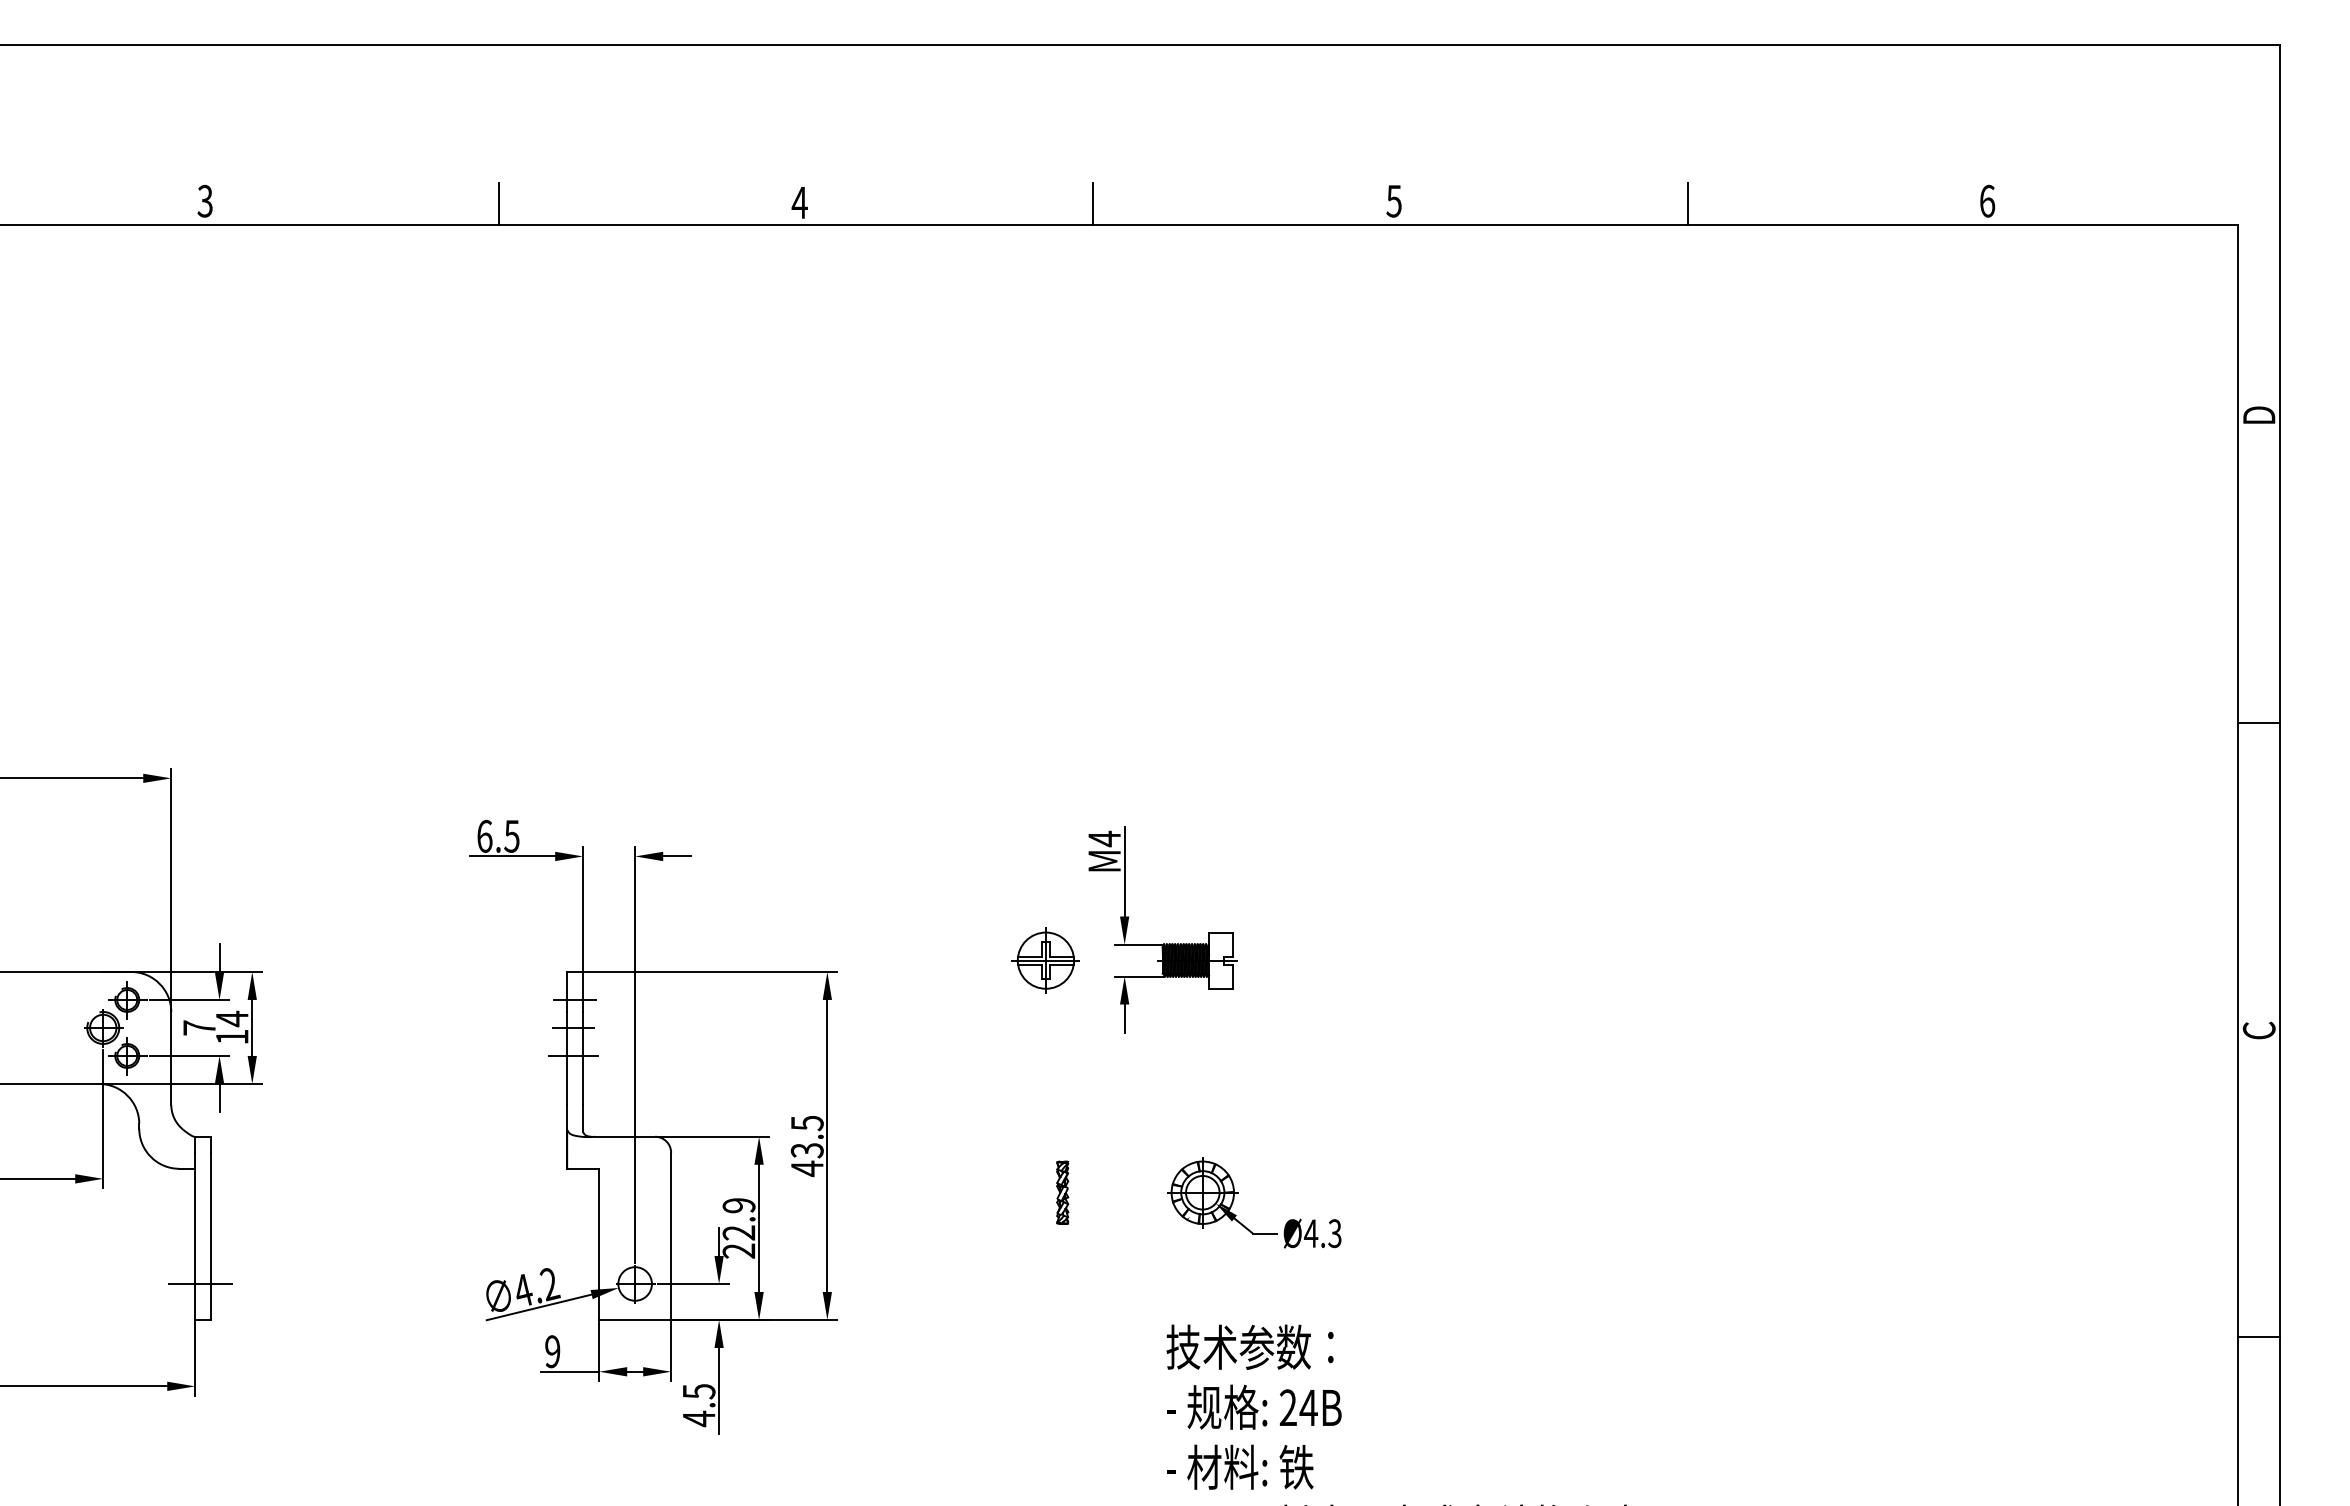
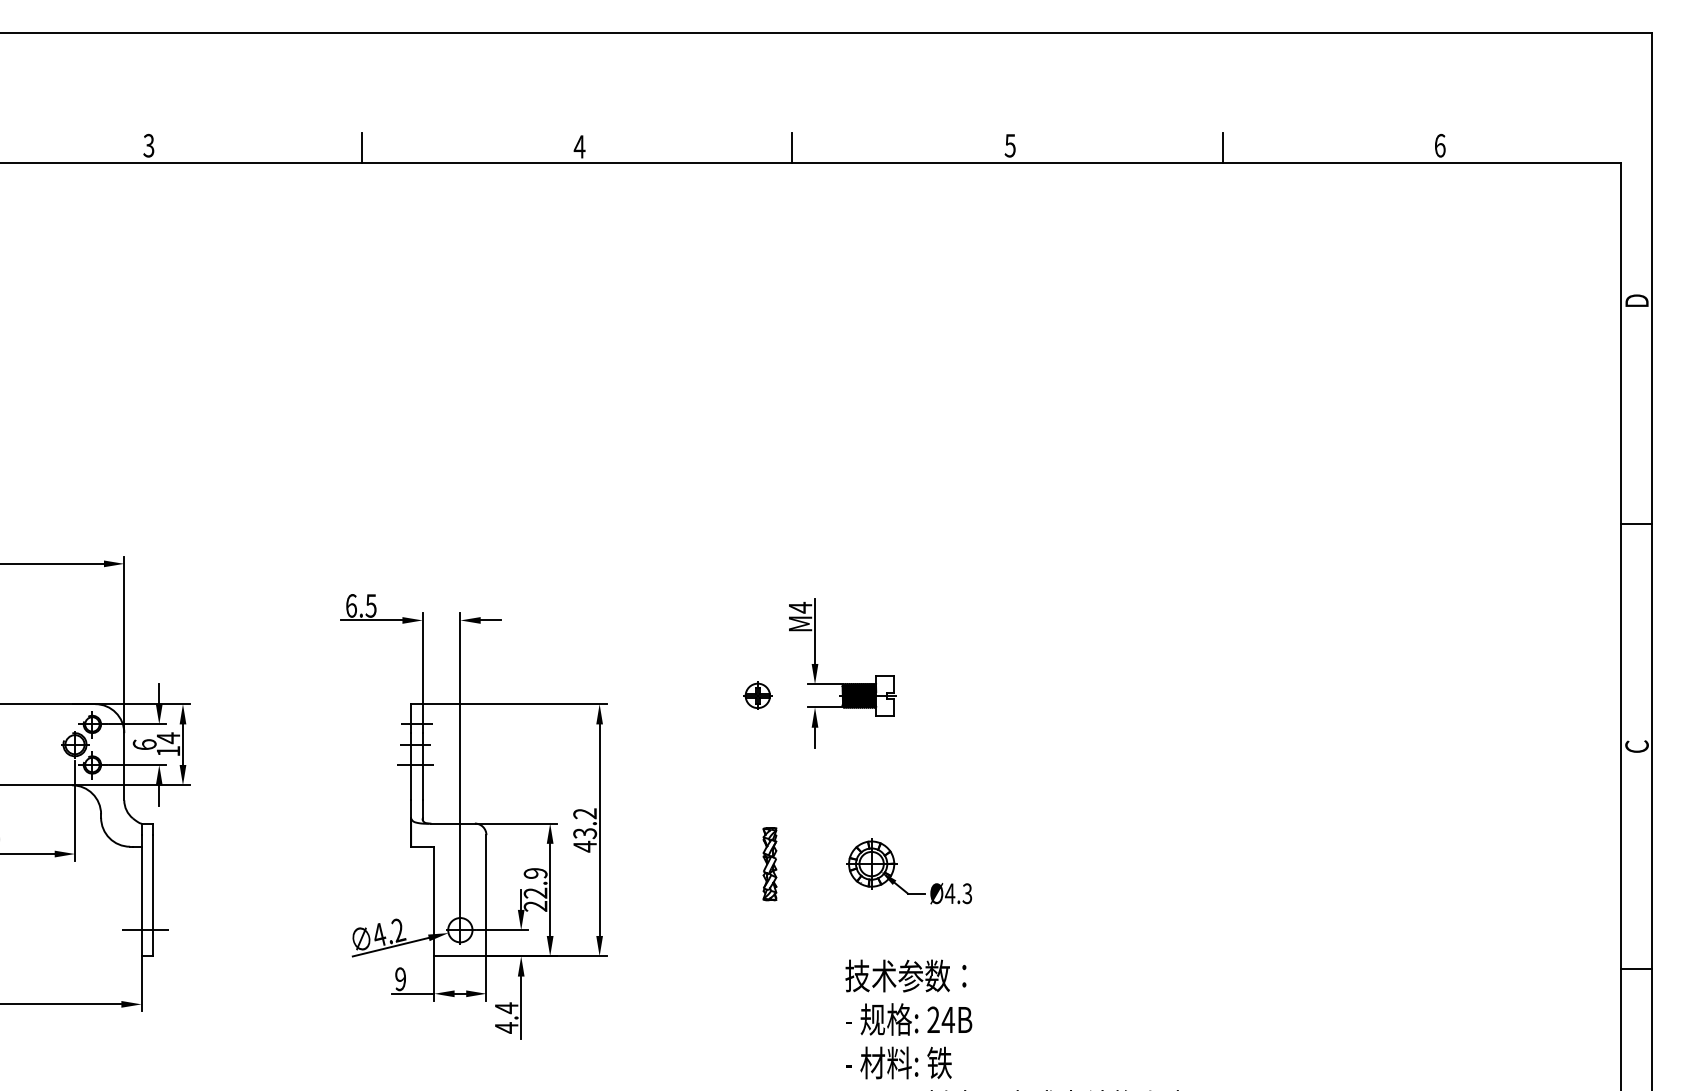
part: (1045, 960) -> (757, 695), size x0.6
text: (199, 1027) -> (144, 744), 7 -> 6
text: (806, 1123) -> (584, 813), 43.5 -> 43.2
part: (1062, 1192) -> (769, 863), size x1.6
text: (699, 1391) -> (507, 1008), 4.5 -> 4.4

